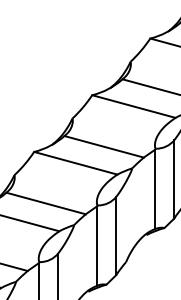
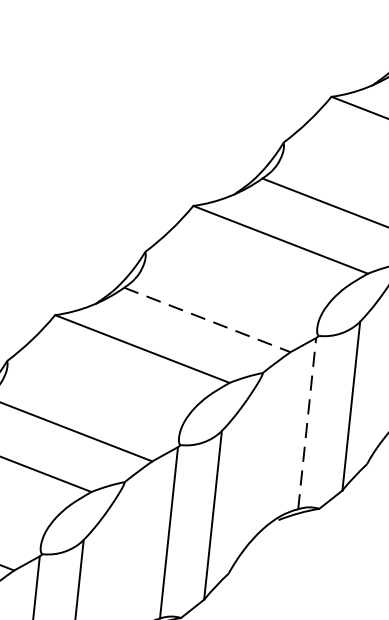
line: (104, 146) -> (208, 319), solid -> dashed
line: (154, 189) -> (306, 423), solid -> dashed

